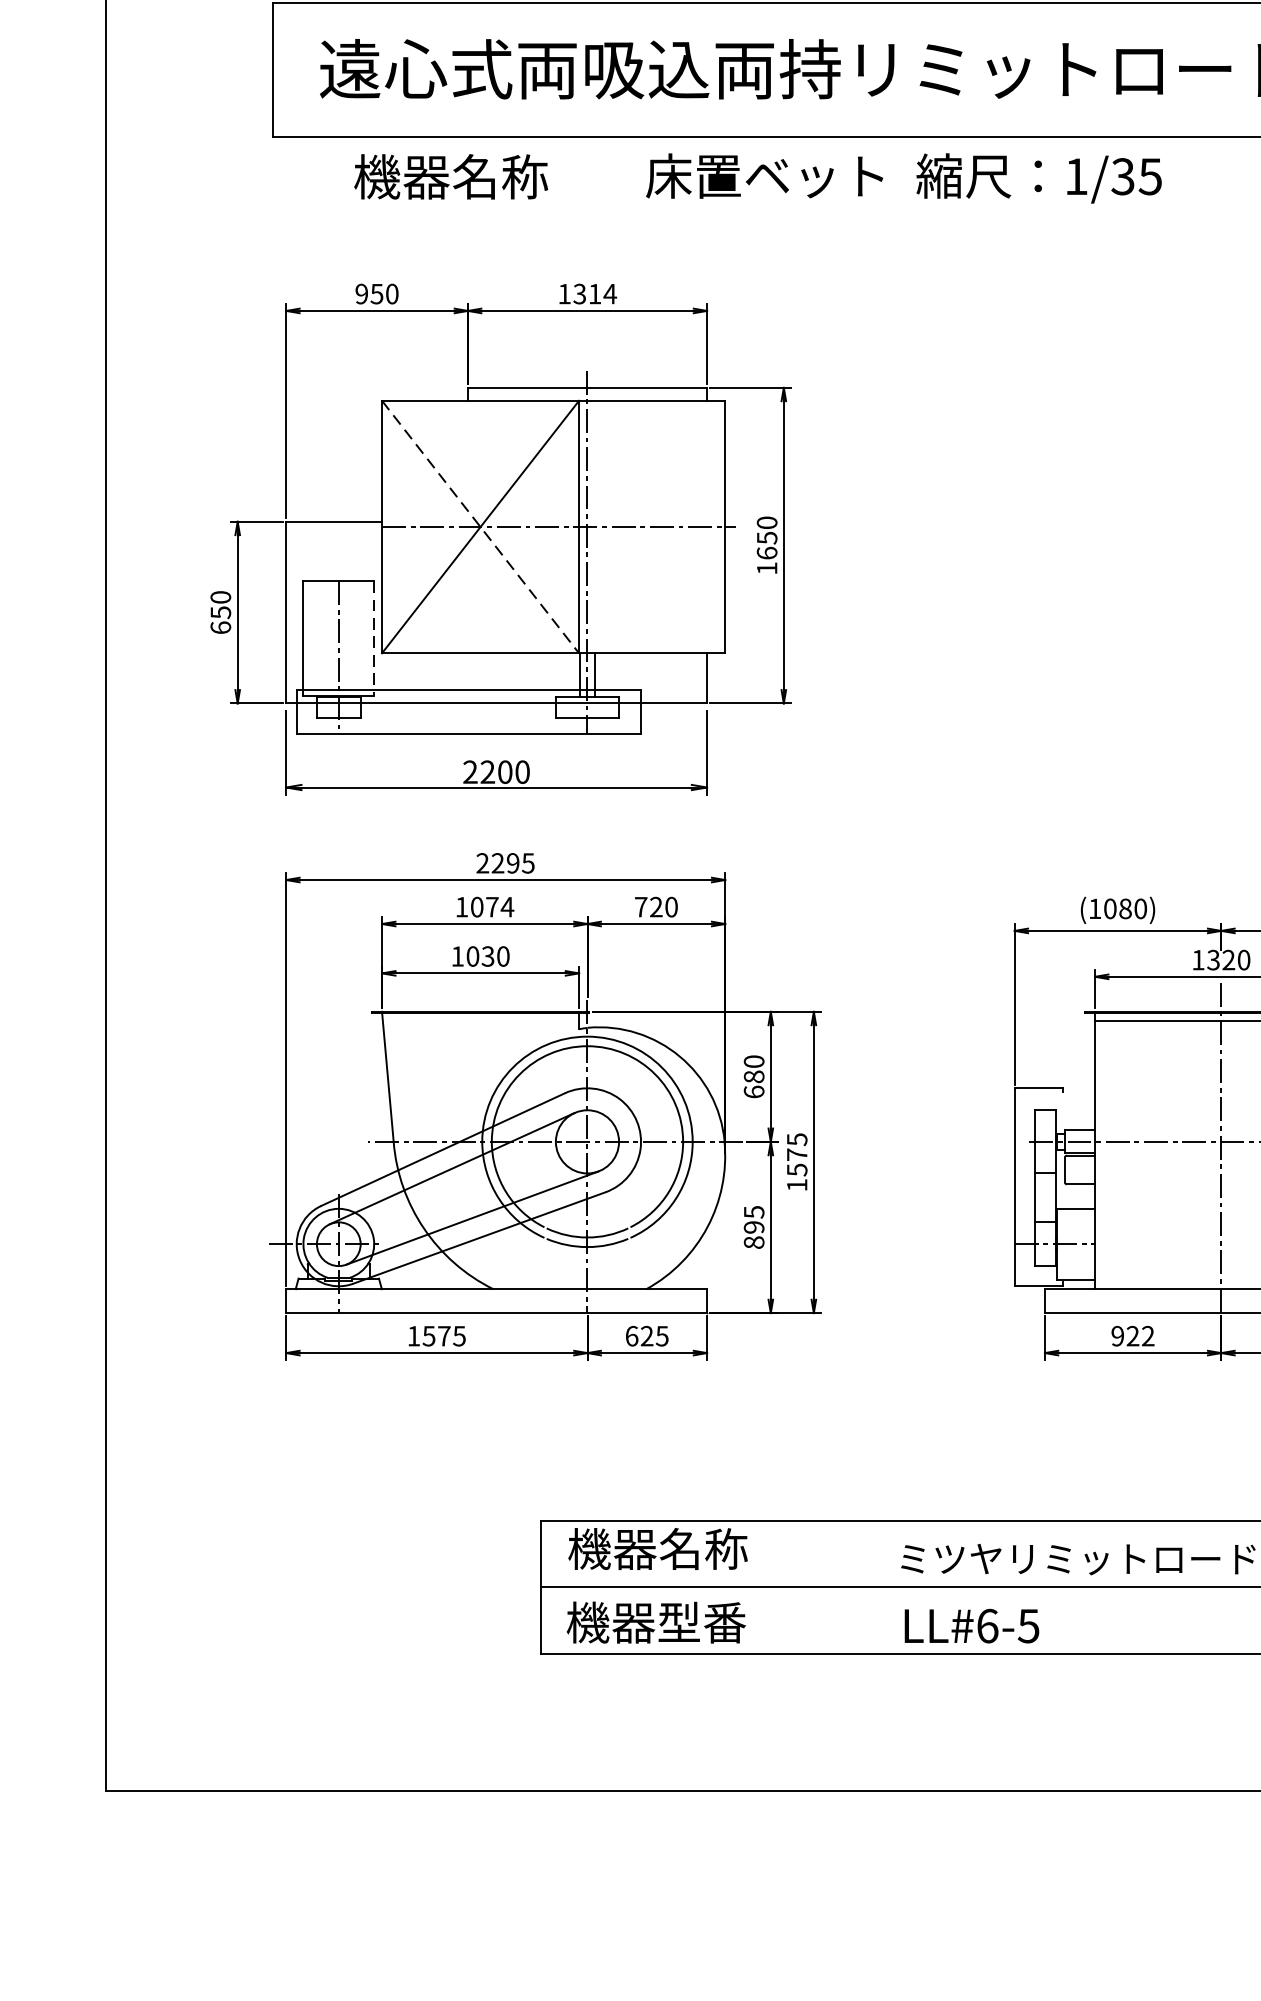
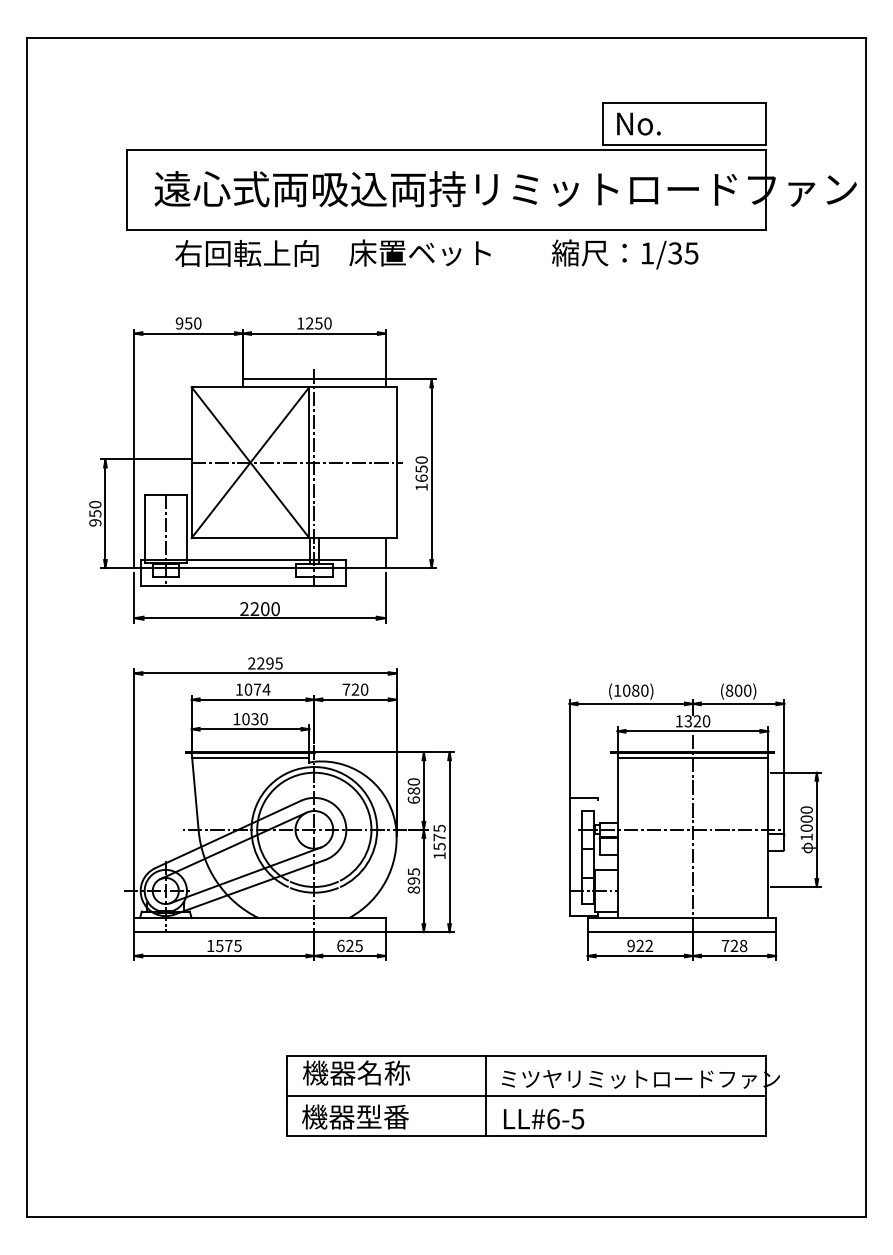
text: (473, 176) -> (246, 253), 機器名称 -> 右回転上向
text: (1039, 178) -> (625, 254), moved
text: (594, 294) -> (318, 323), 1314 -> 1250
line: (480, 526) -> (250, 462), dashed -> solid
text: (221, 627) -> (95, 522), 650 -> 950
line: (373, 638) -> (186, 529), dashed -> solid
line: (480, 1020) -> (250, 757), added
line: (875, 1588) -> (486, 1096), added

